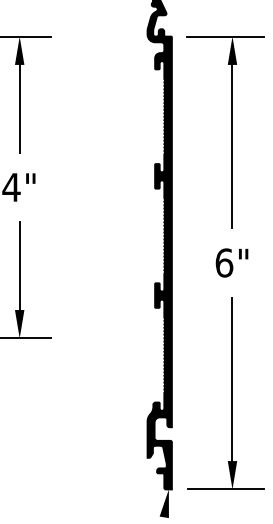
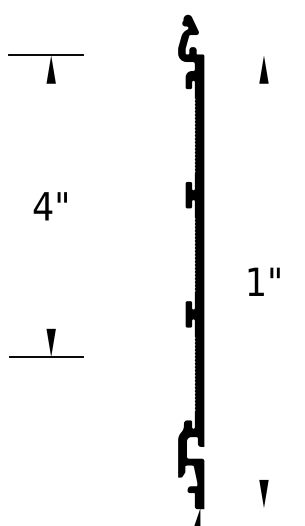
line: (225, 36) -> (256, 55), removed
line: (20, 108) -> (51, 127), removed
line: (232, 145) -> (263, 164), removed
text: (224, 262) -> (255, 281), 6" -> 1"
line: (20, 265) -> (51, 284), removed
line: (232, 378) -> (263, 397), removed
line: (226, 489) -> (257, 508), removed

